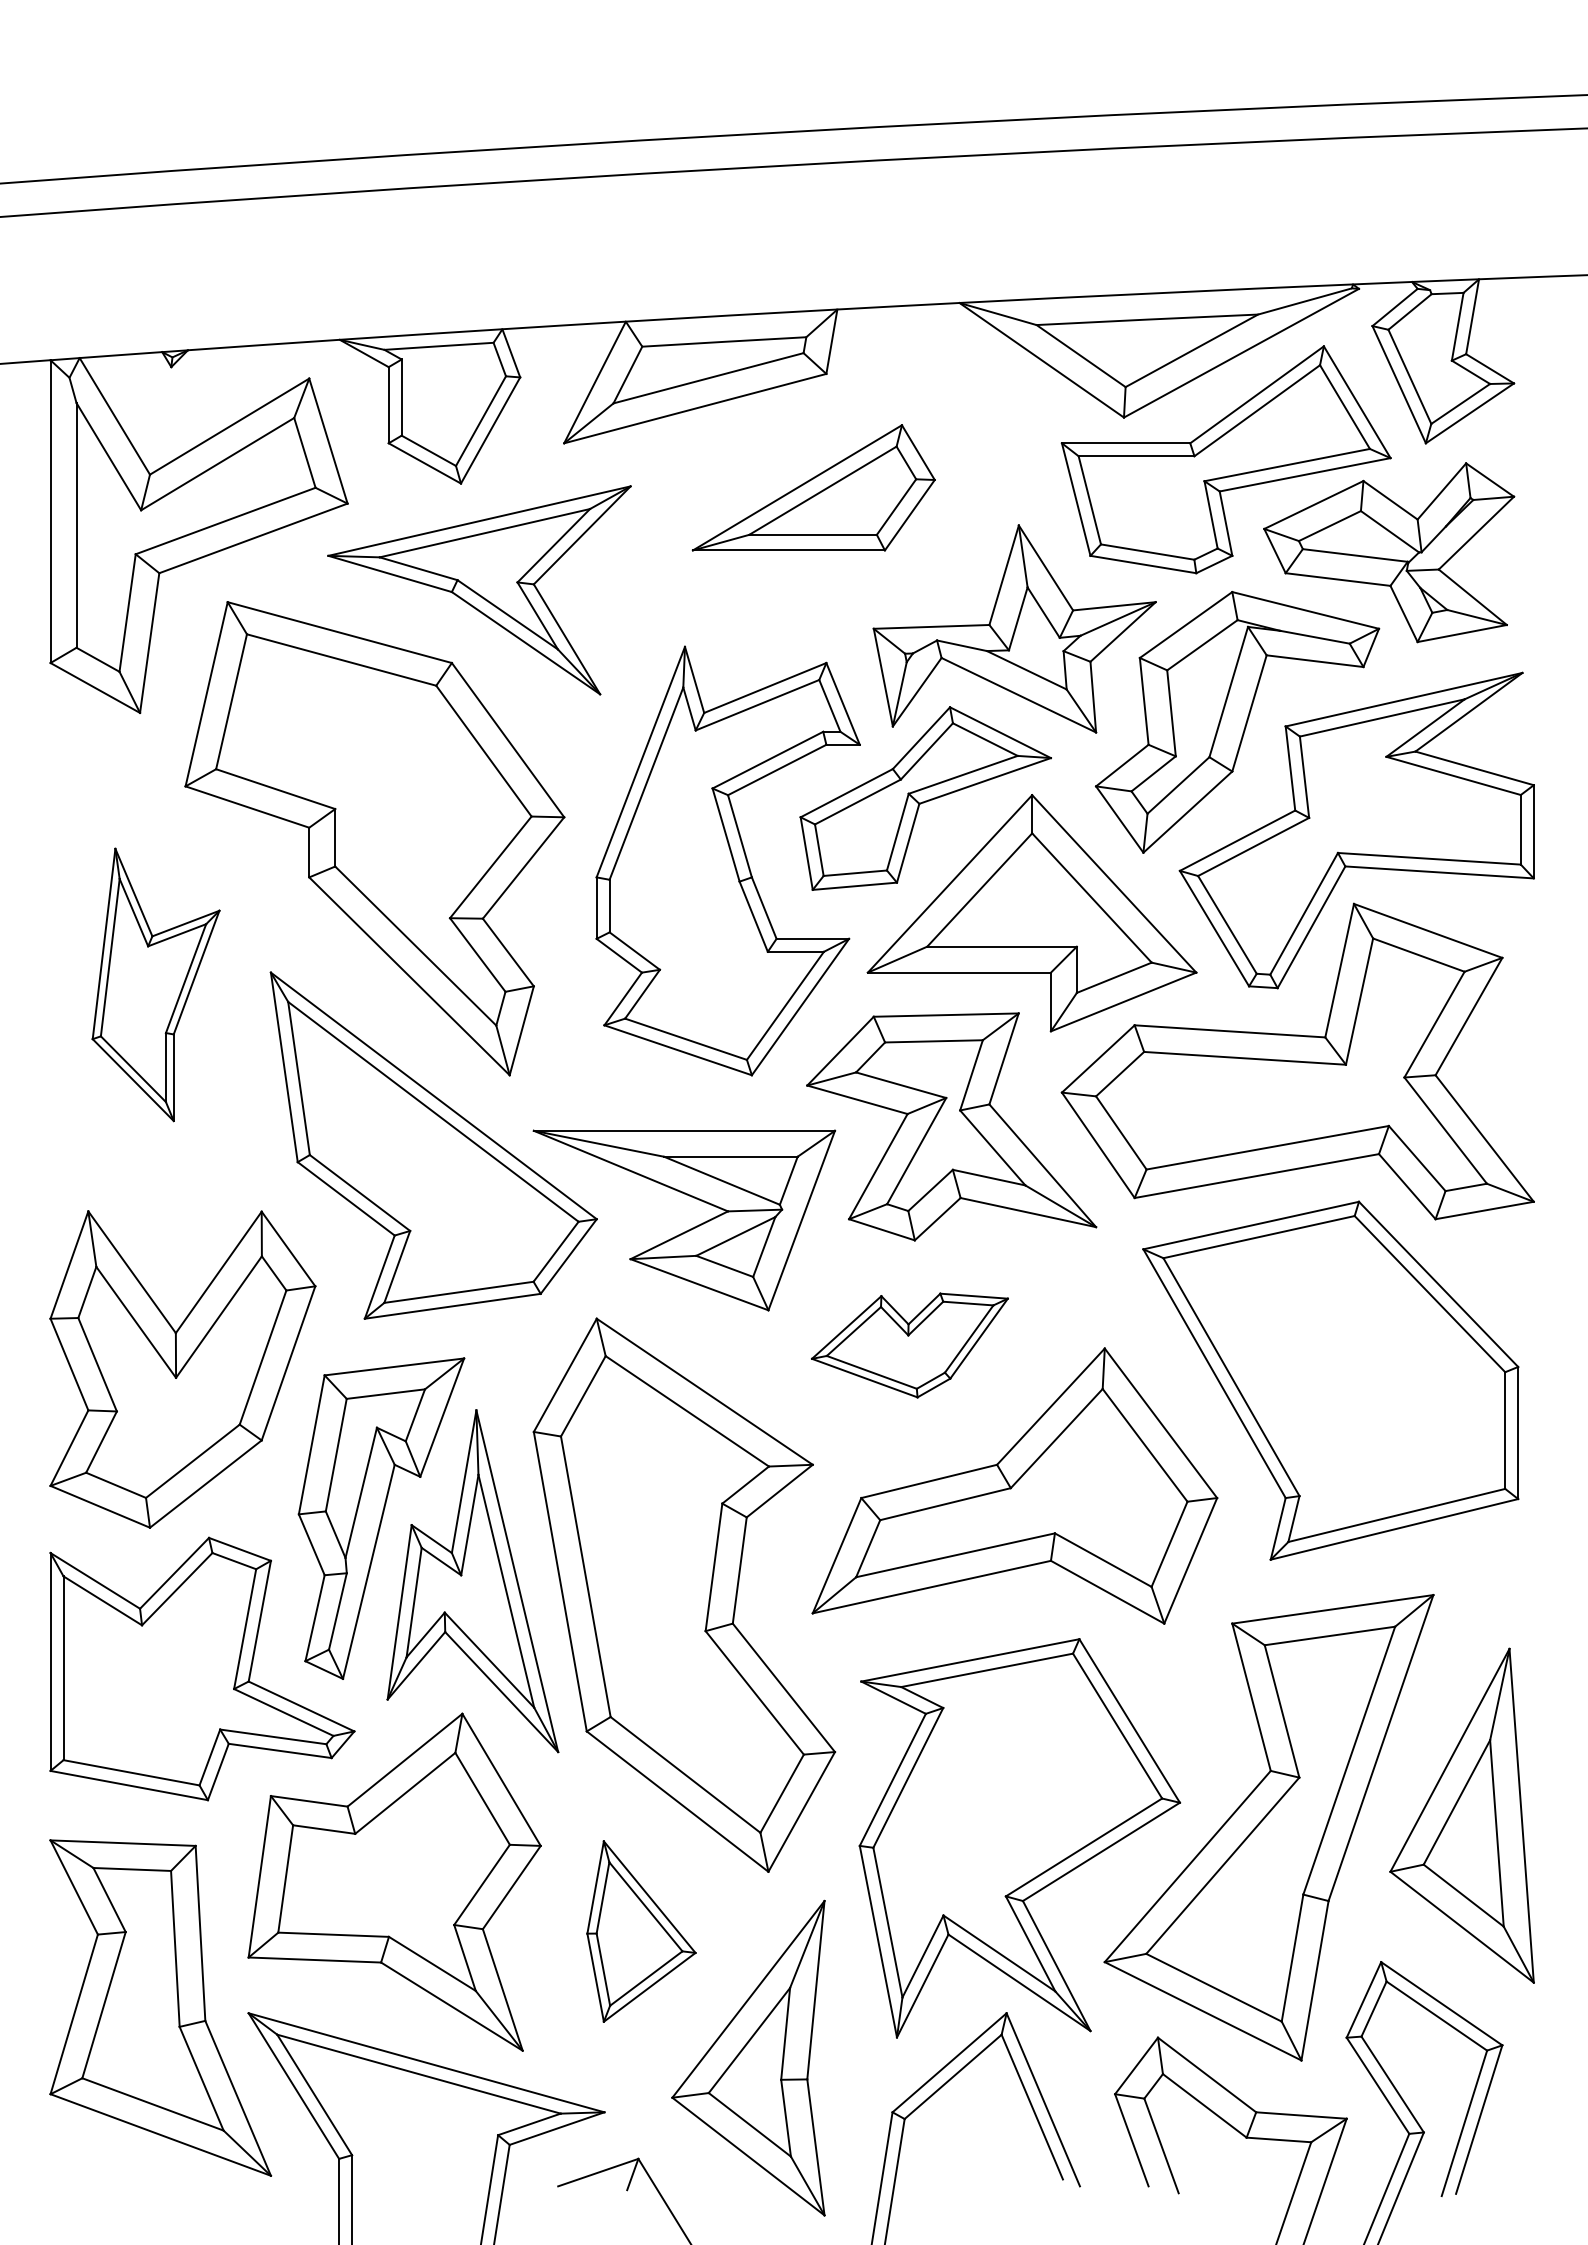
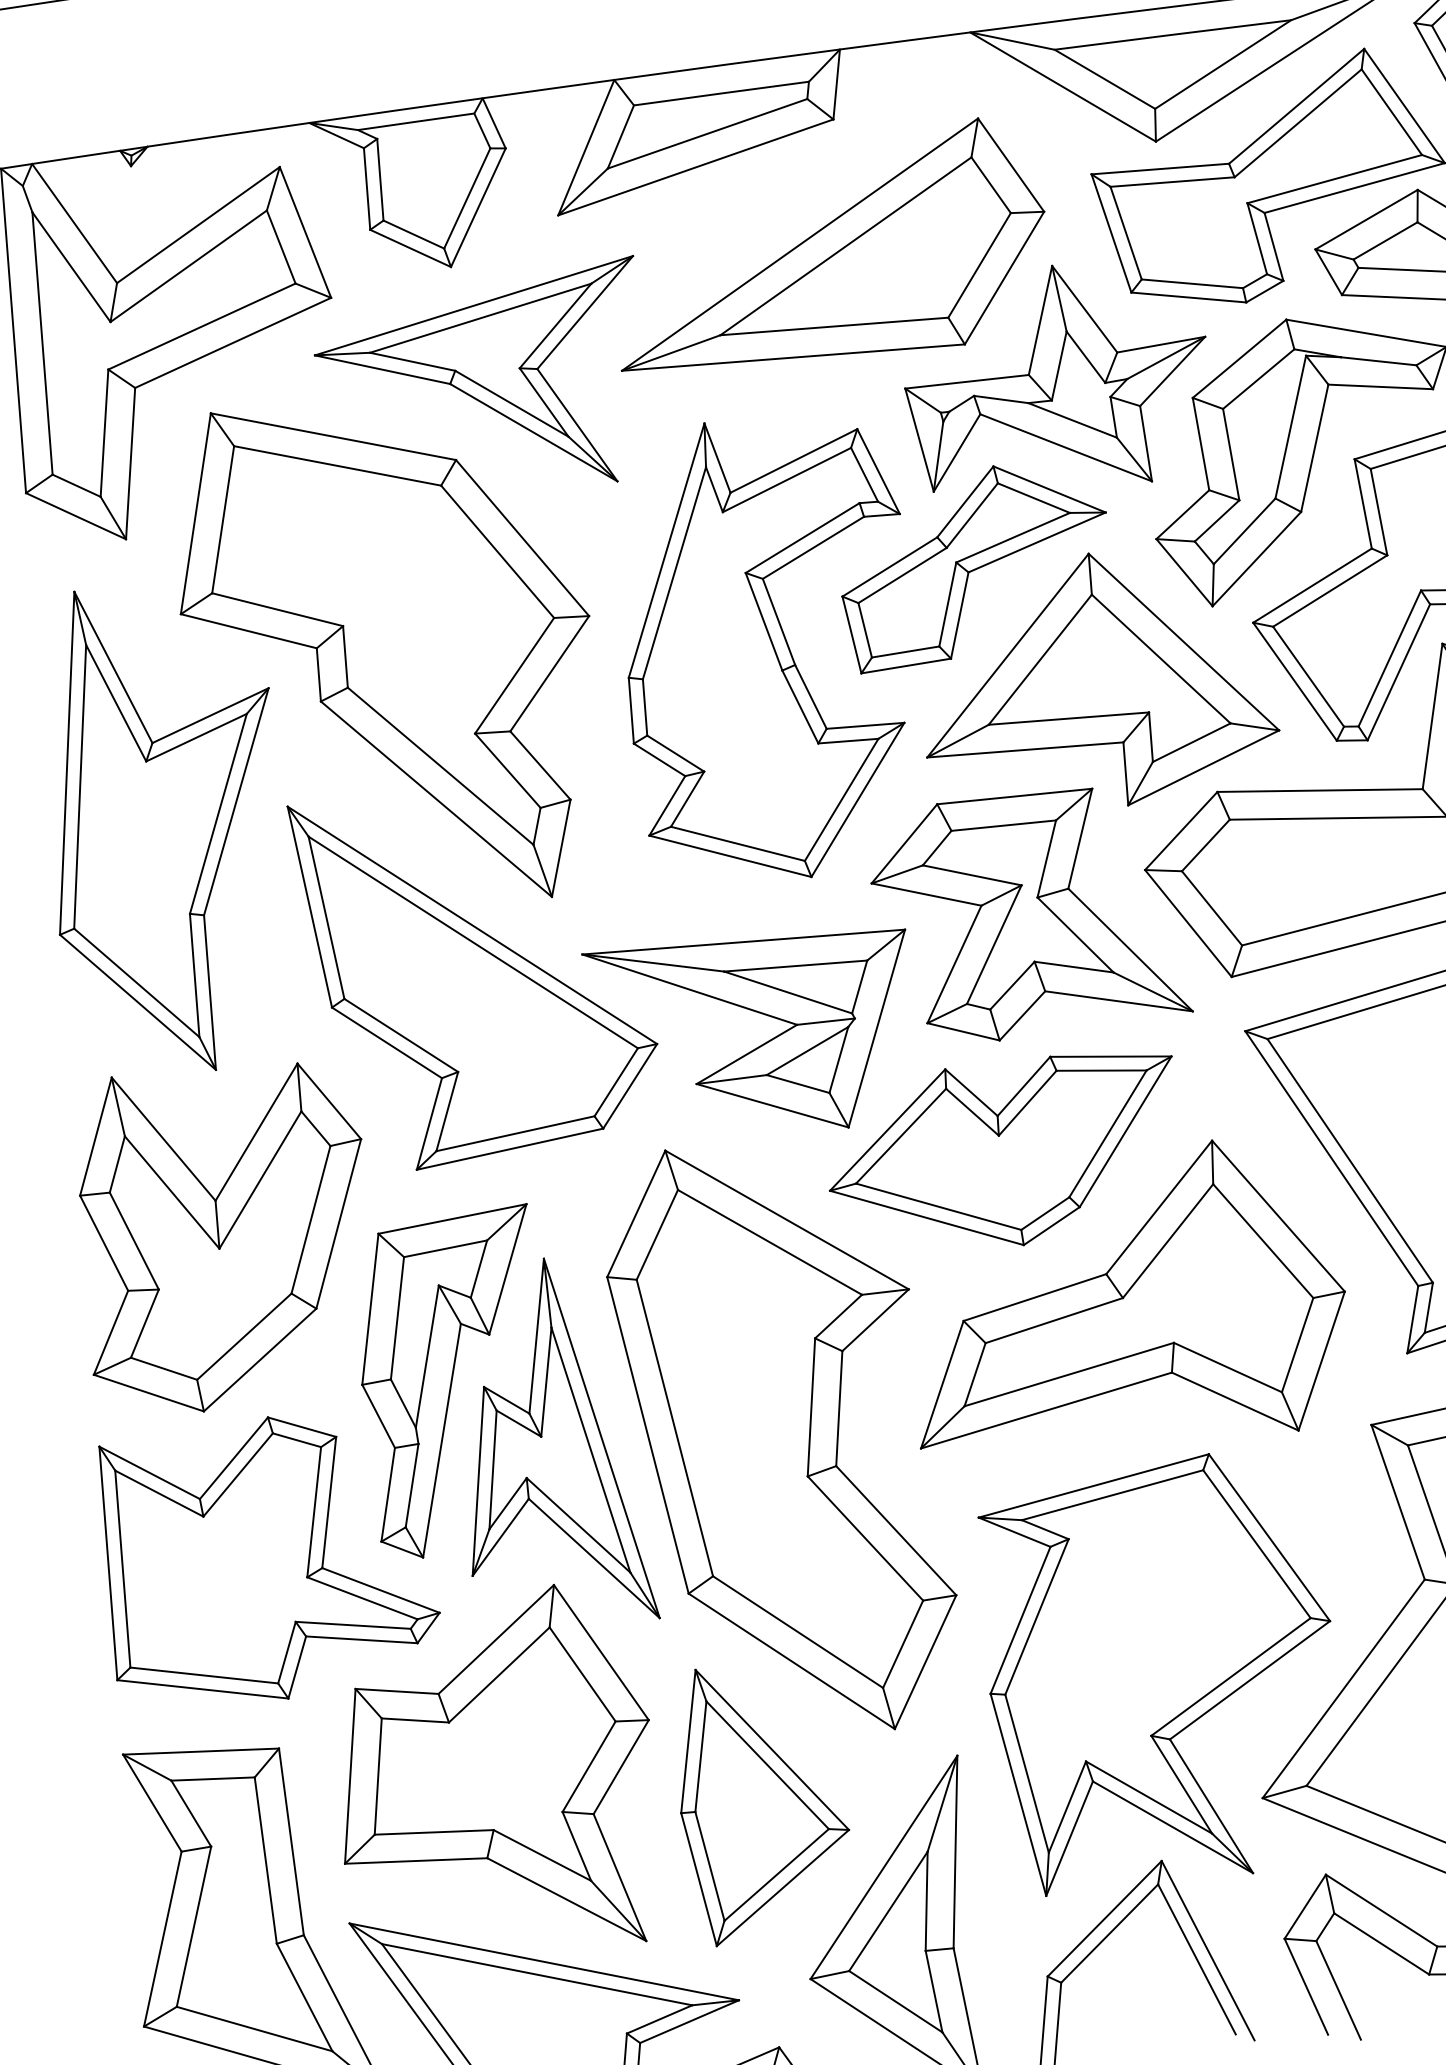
part: (813, 487) -> (829, 242), size x1.67
part: (155, 984) -> (164, 828), size x1.67
part: (909, 1345) -> (1002, 1153), size x1.67
part: (641, 1931) -> (763, 1803), size x1.43

